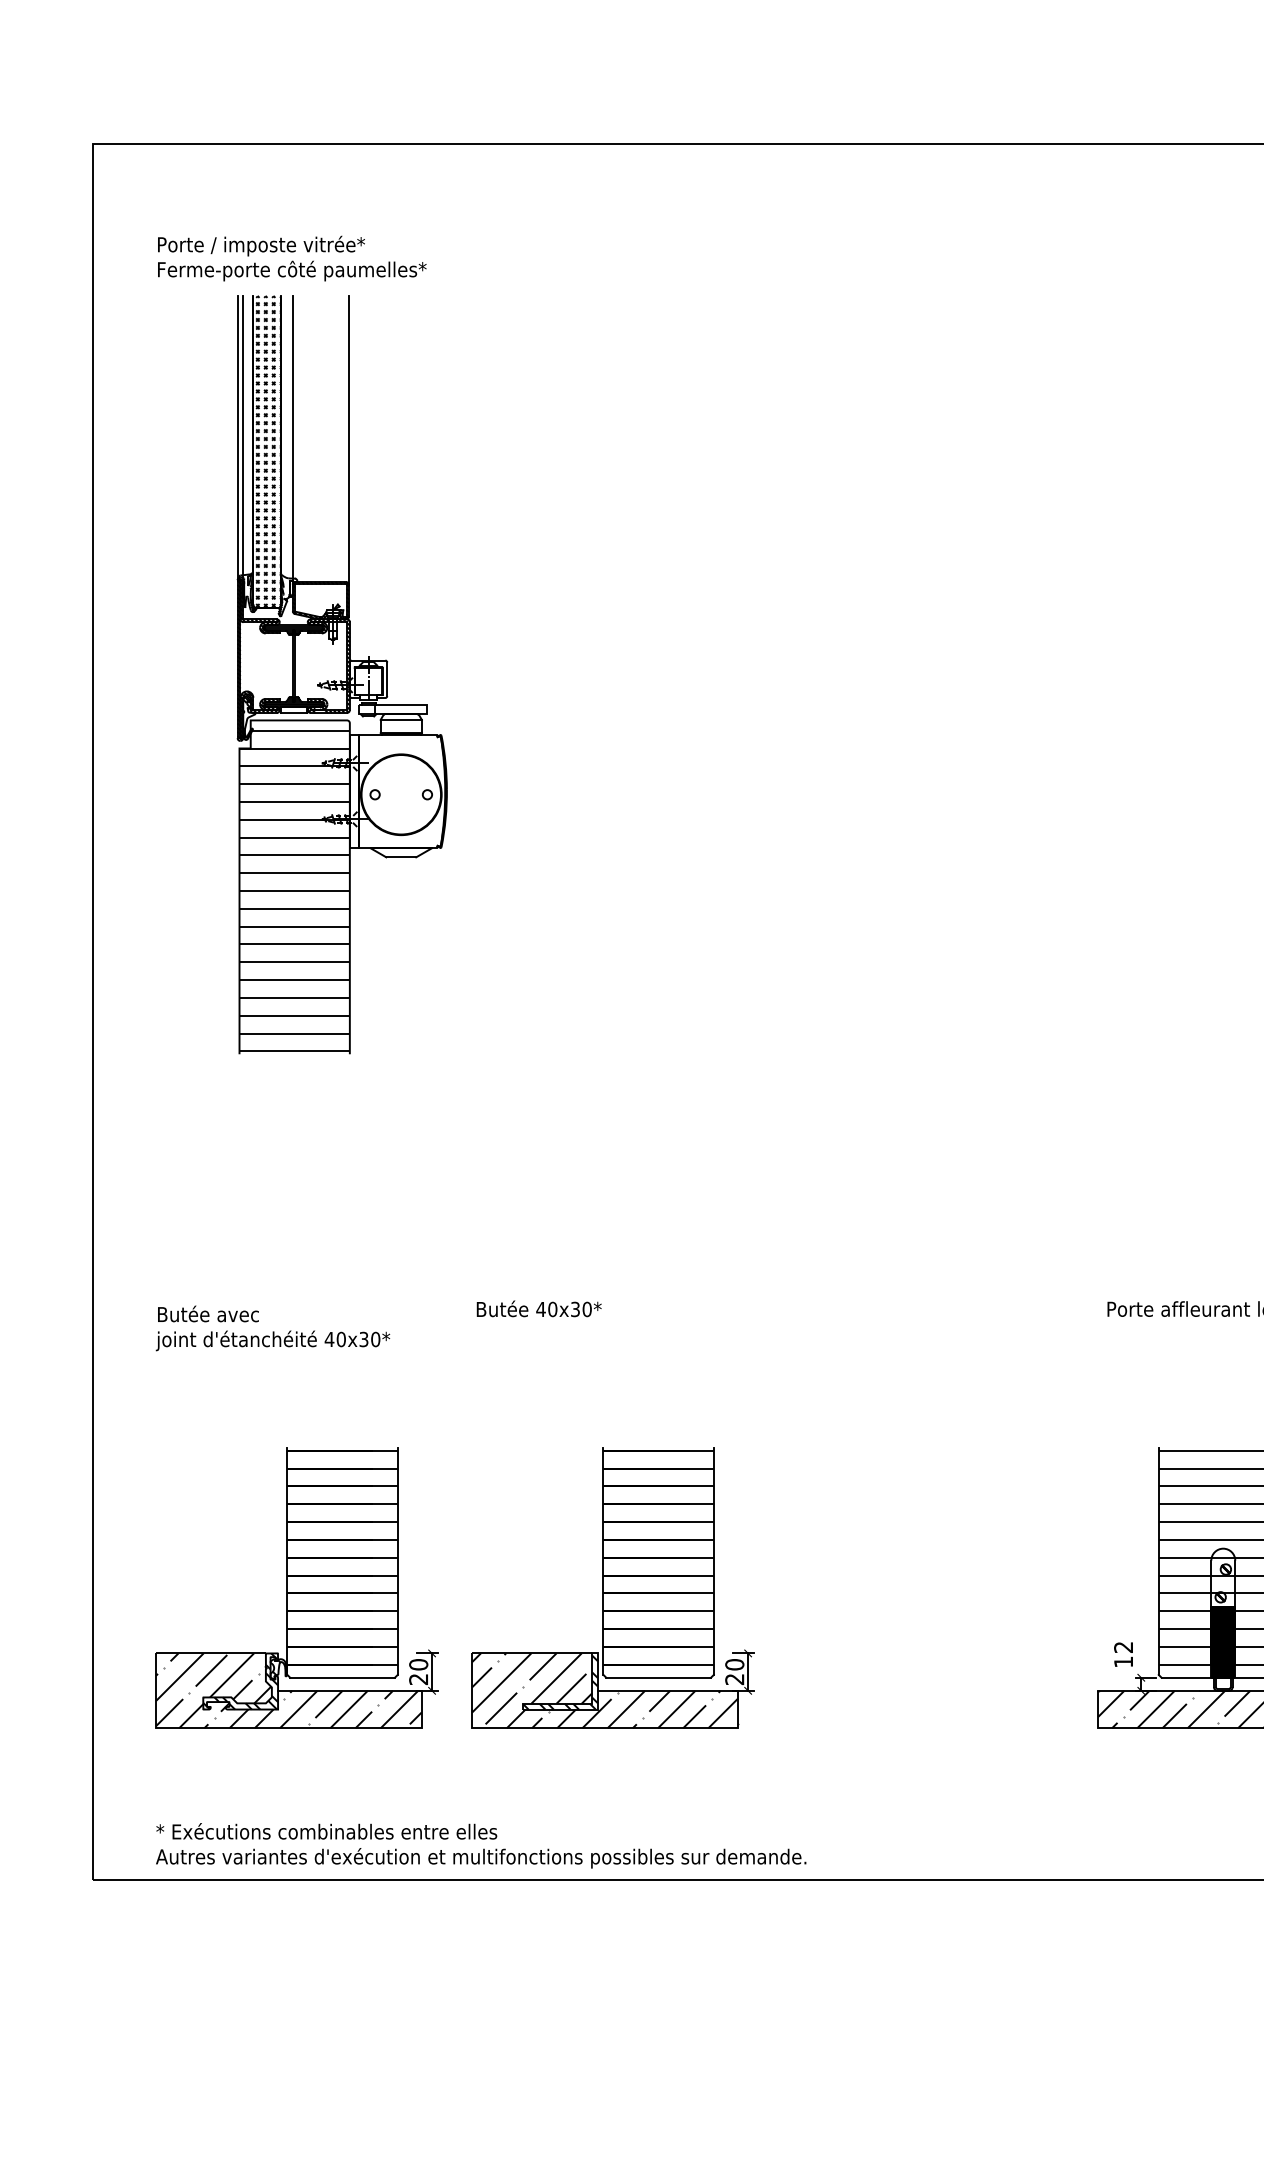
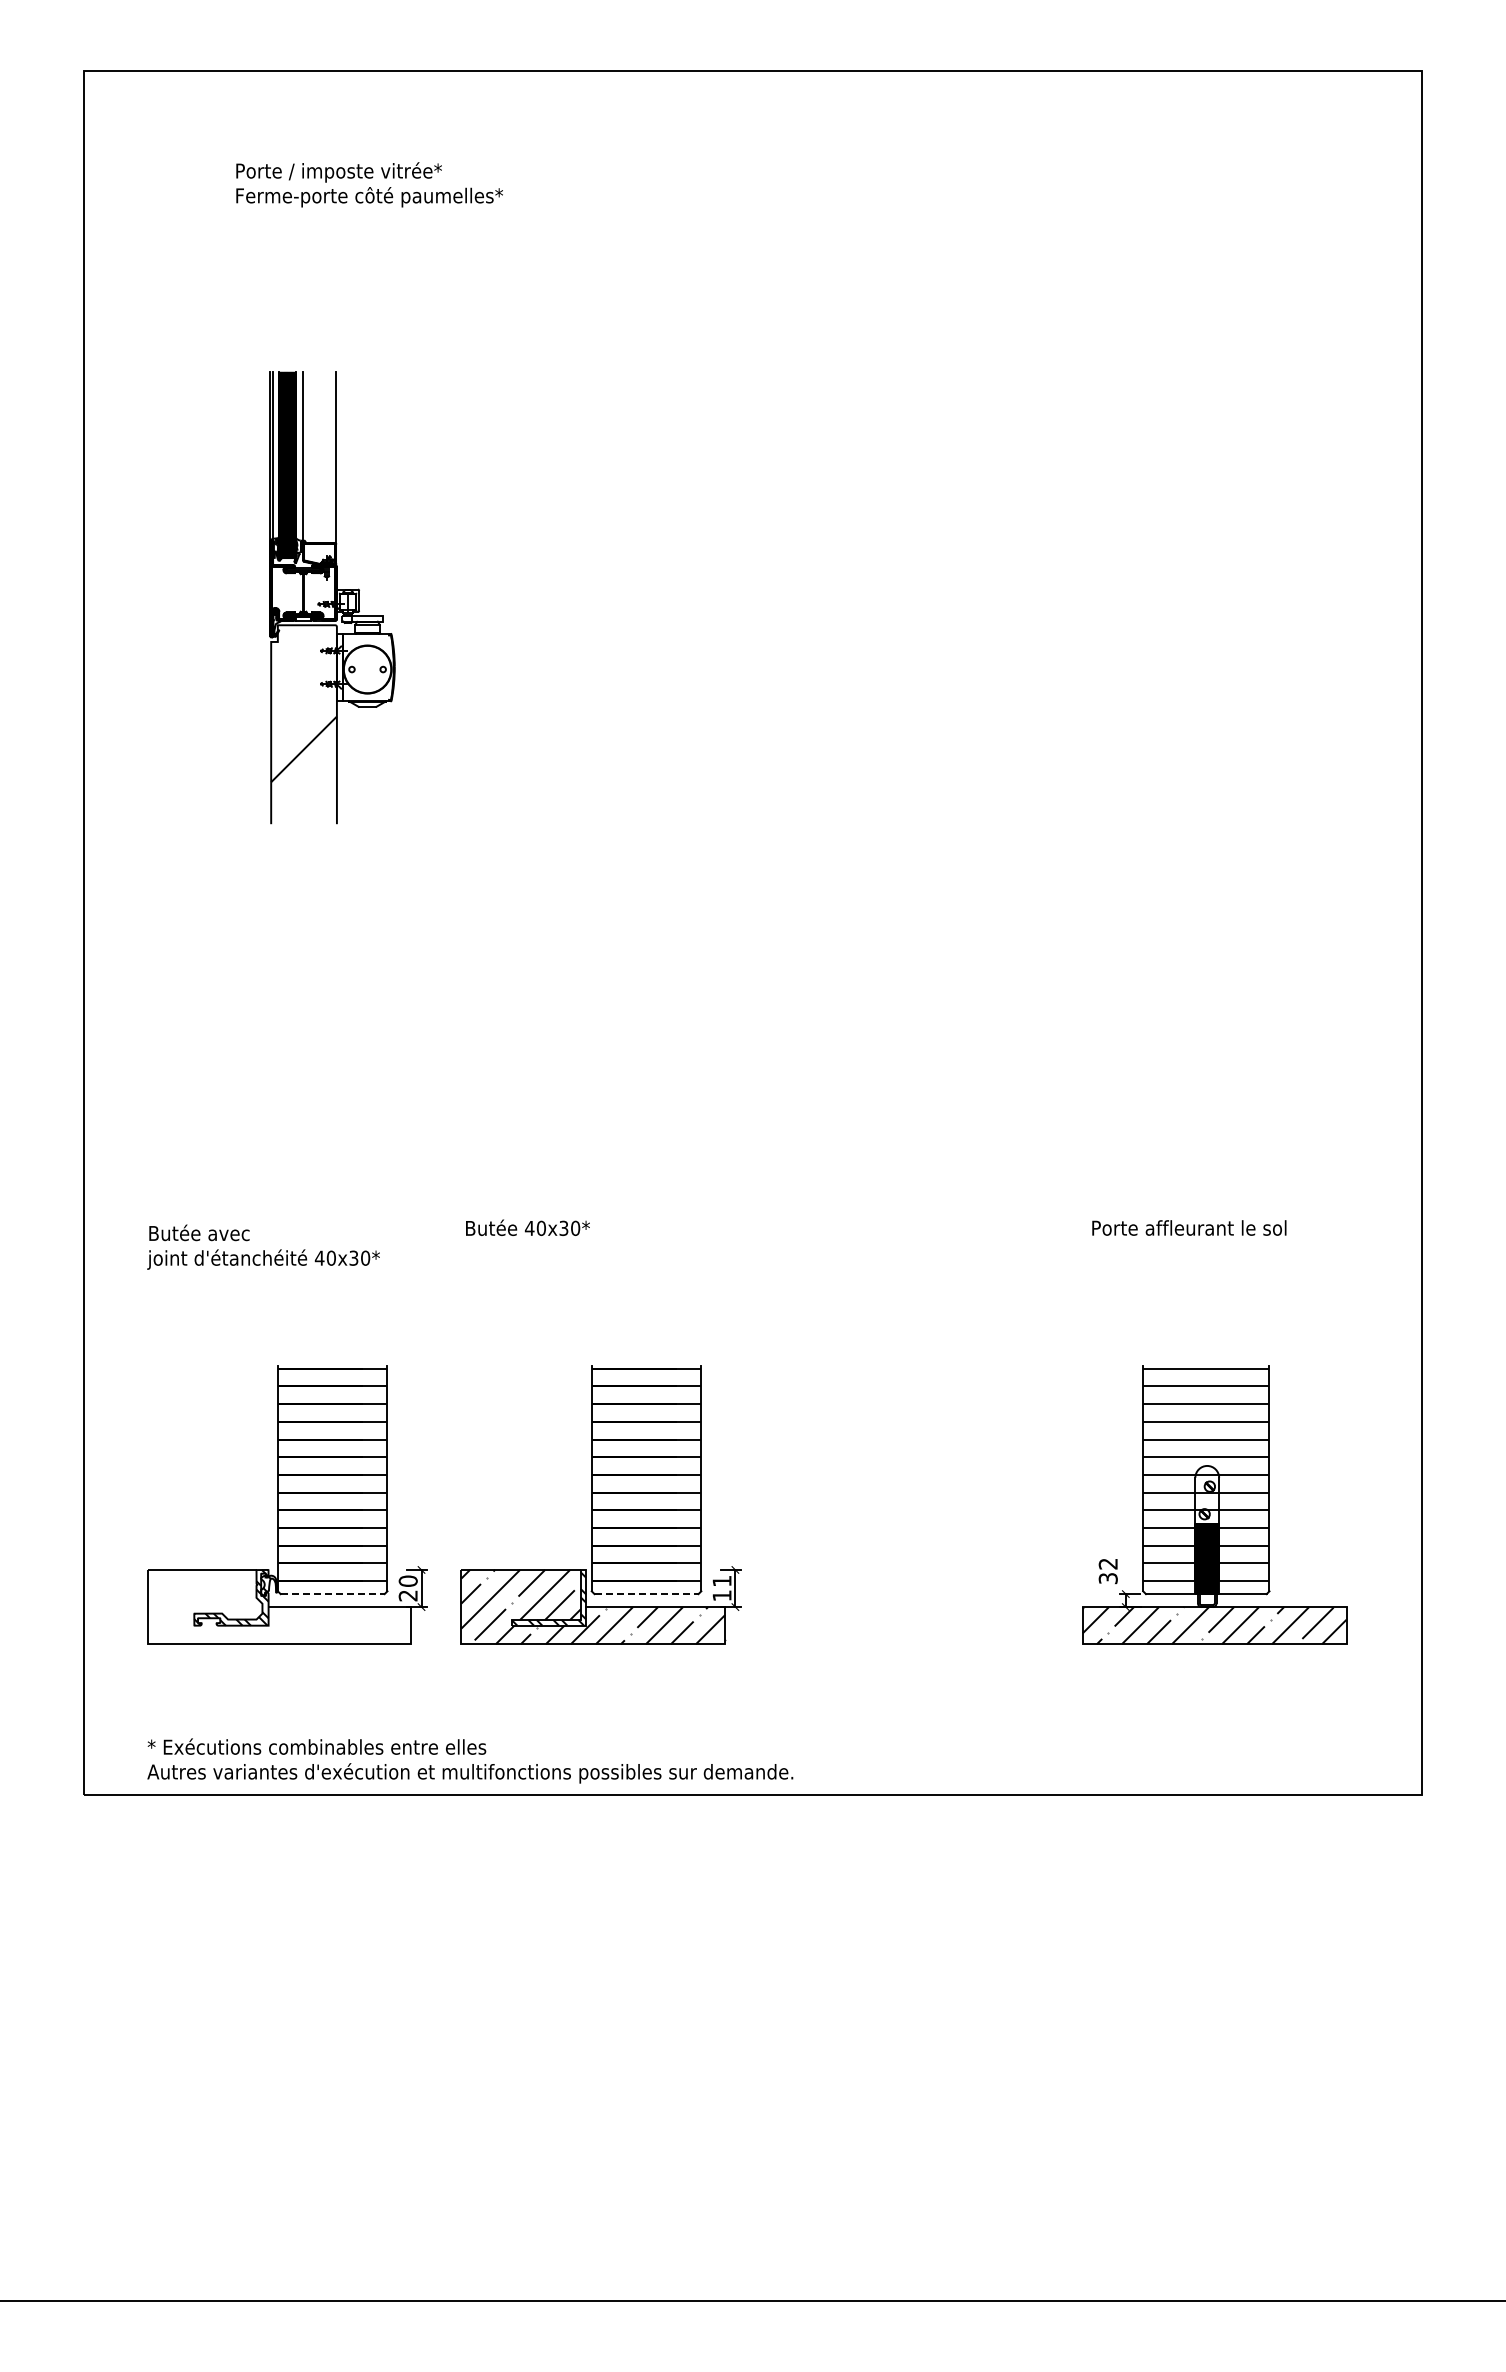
text: (292, 258) -> (369, 184), moved
part: (342, 674) -> (332, 597), size x0.6
text: (1122, 1662) -> (1107, 1578), 12 -> 32
text: (734, 1672) -> (721, 1588), 20 -> 11
line: (343, 1678) -> (333, 1594), solid -> dashed
line: (659, 1678) -> (647, 1594), solid -> dashed
hatch: (289, 1690) -> (279, 1606), removed

